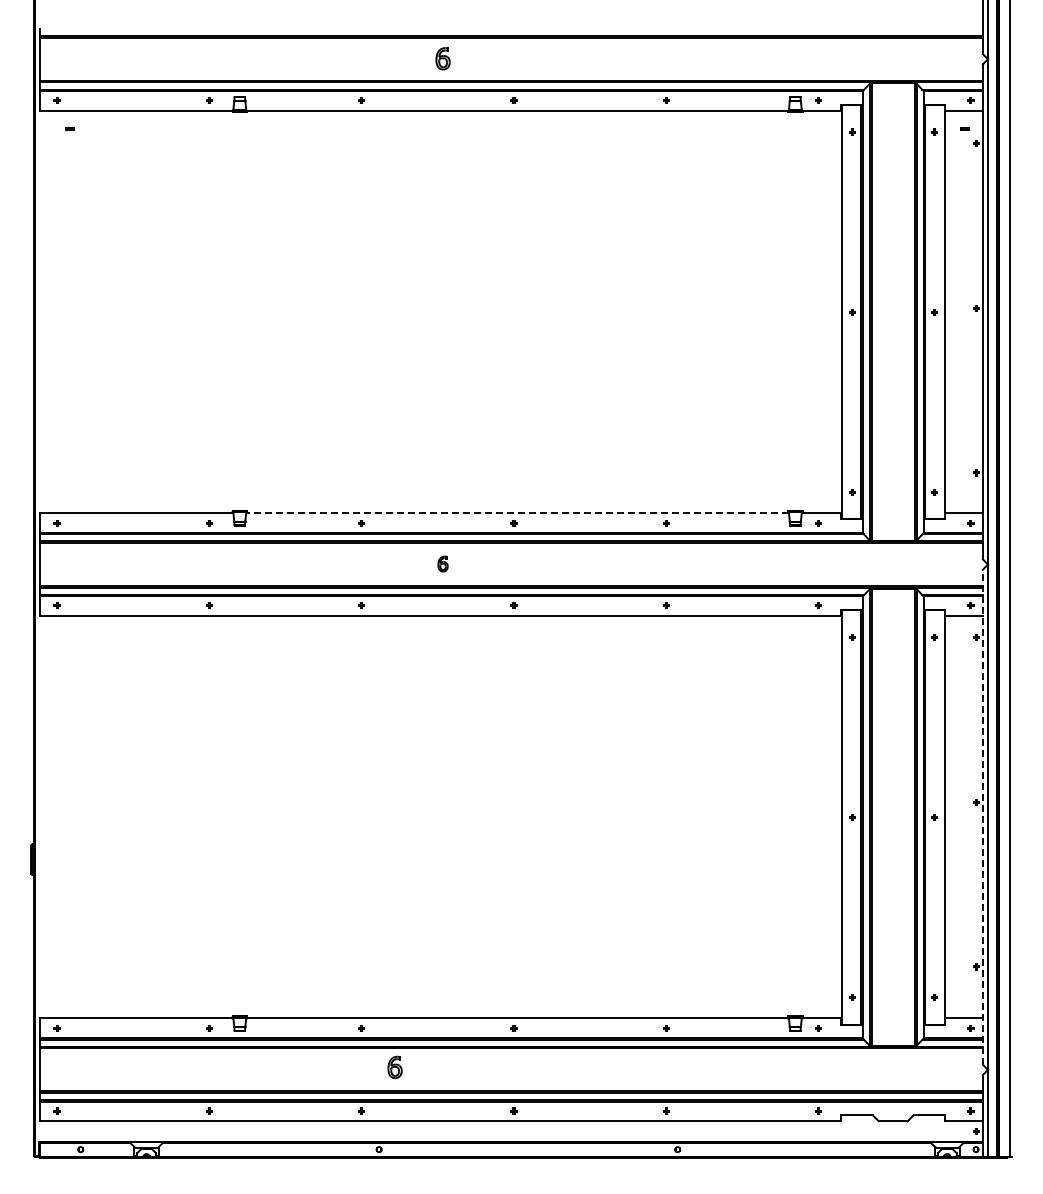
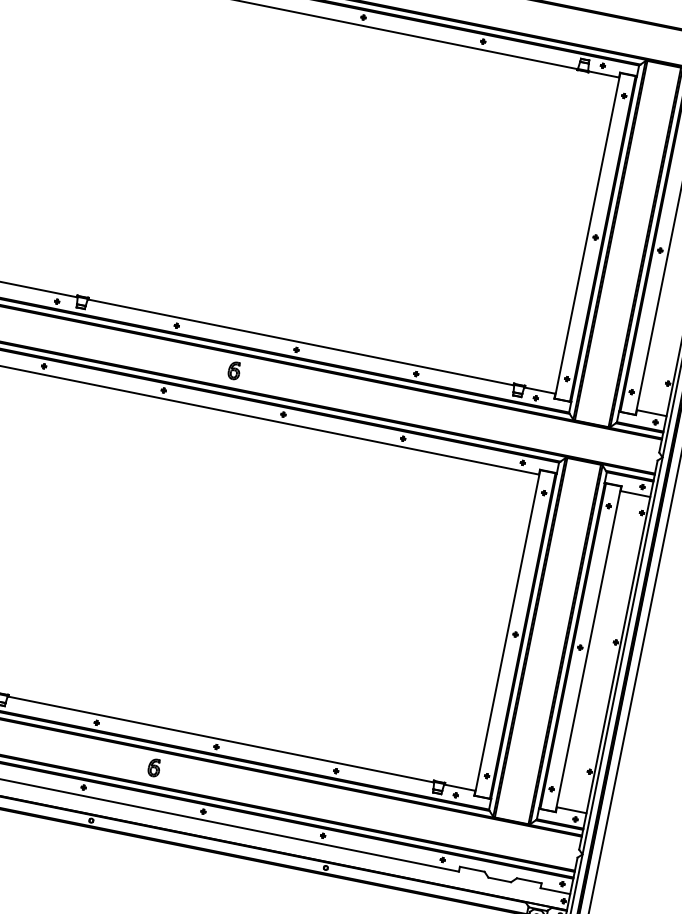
line: (517, 513) -> (300, 342), dashed -> solid
part: (442, 563) -> (234, 370), size x1.43
line: (982, 817) -> (618, 655), dashed -> solid
part: (394, 1067) -> (153, 767), moved

